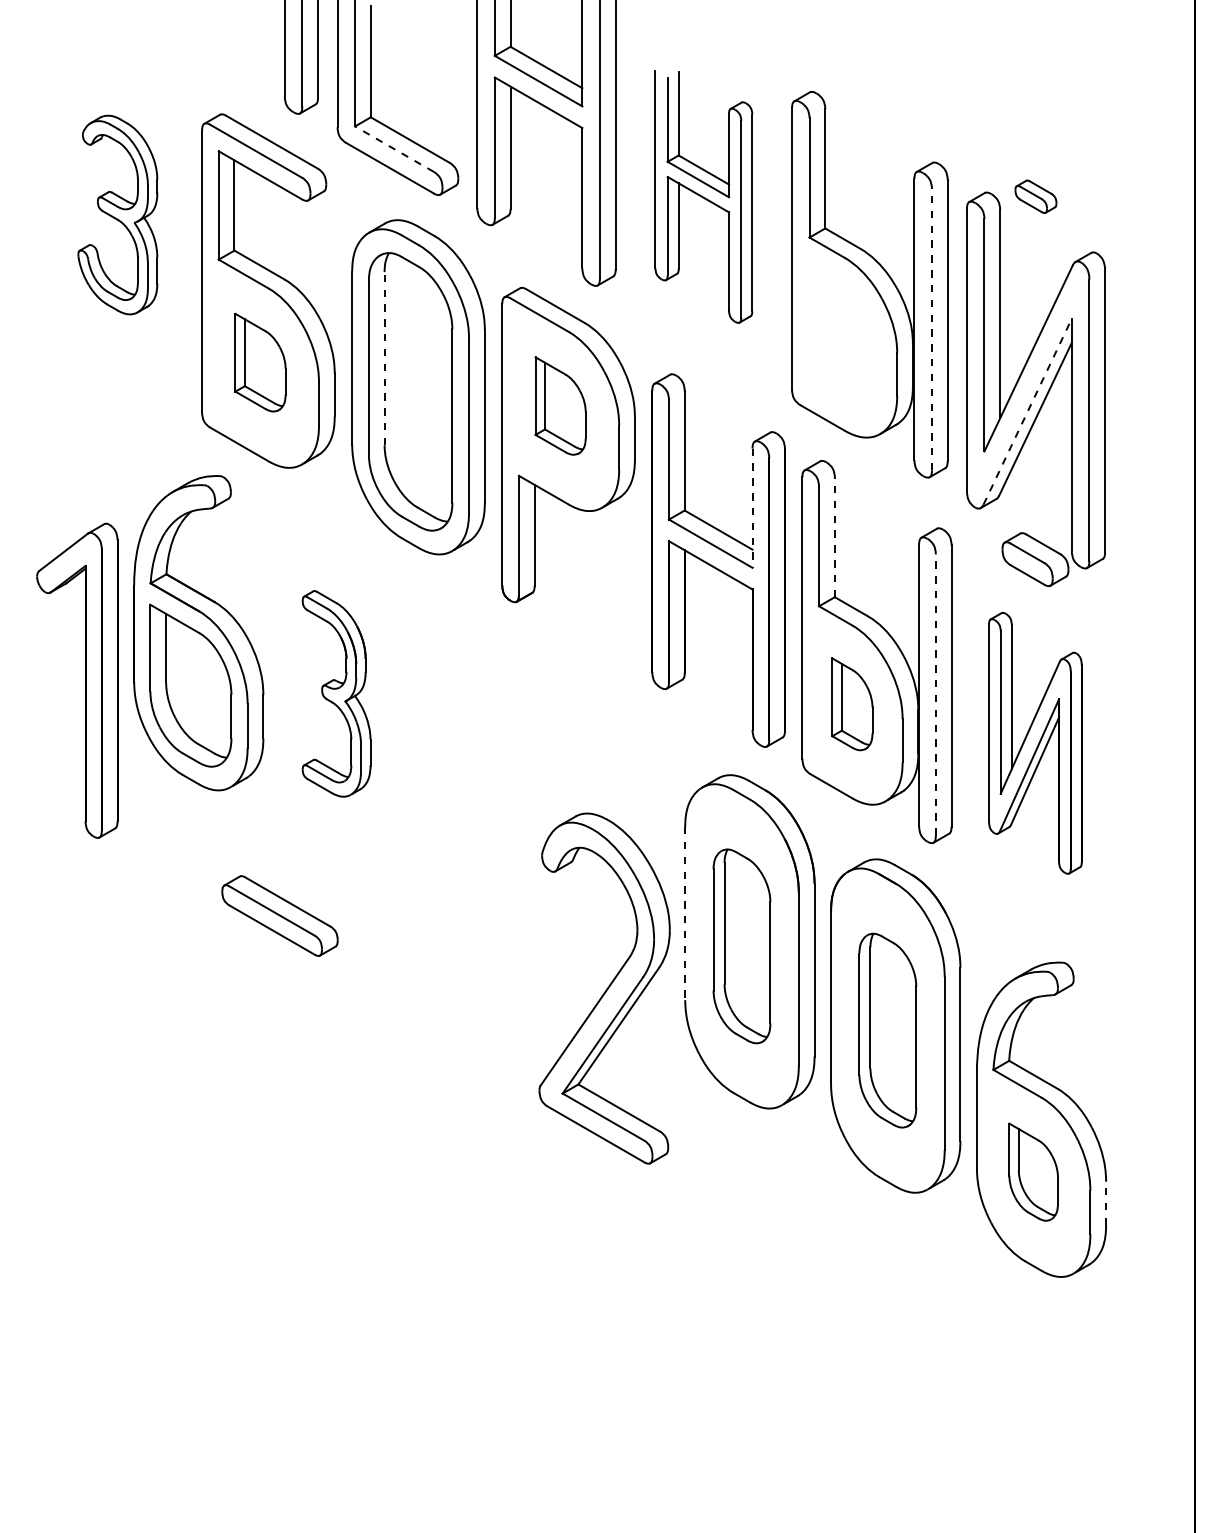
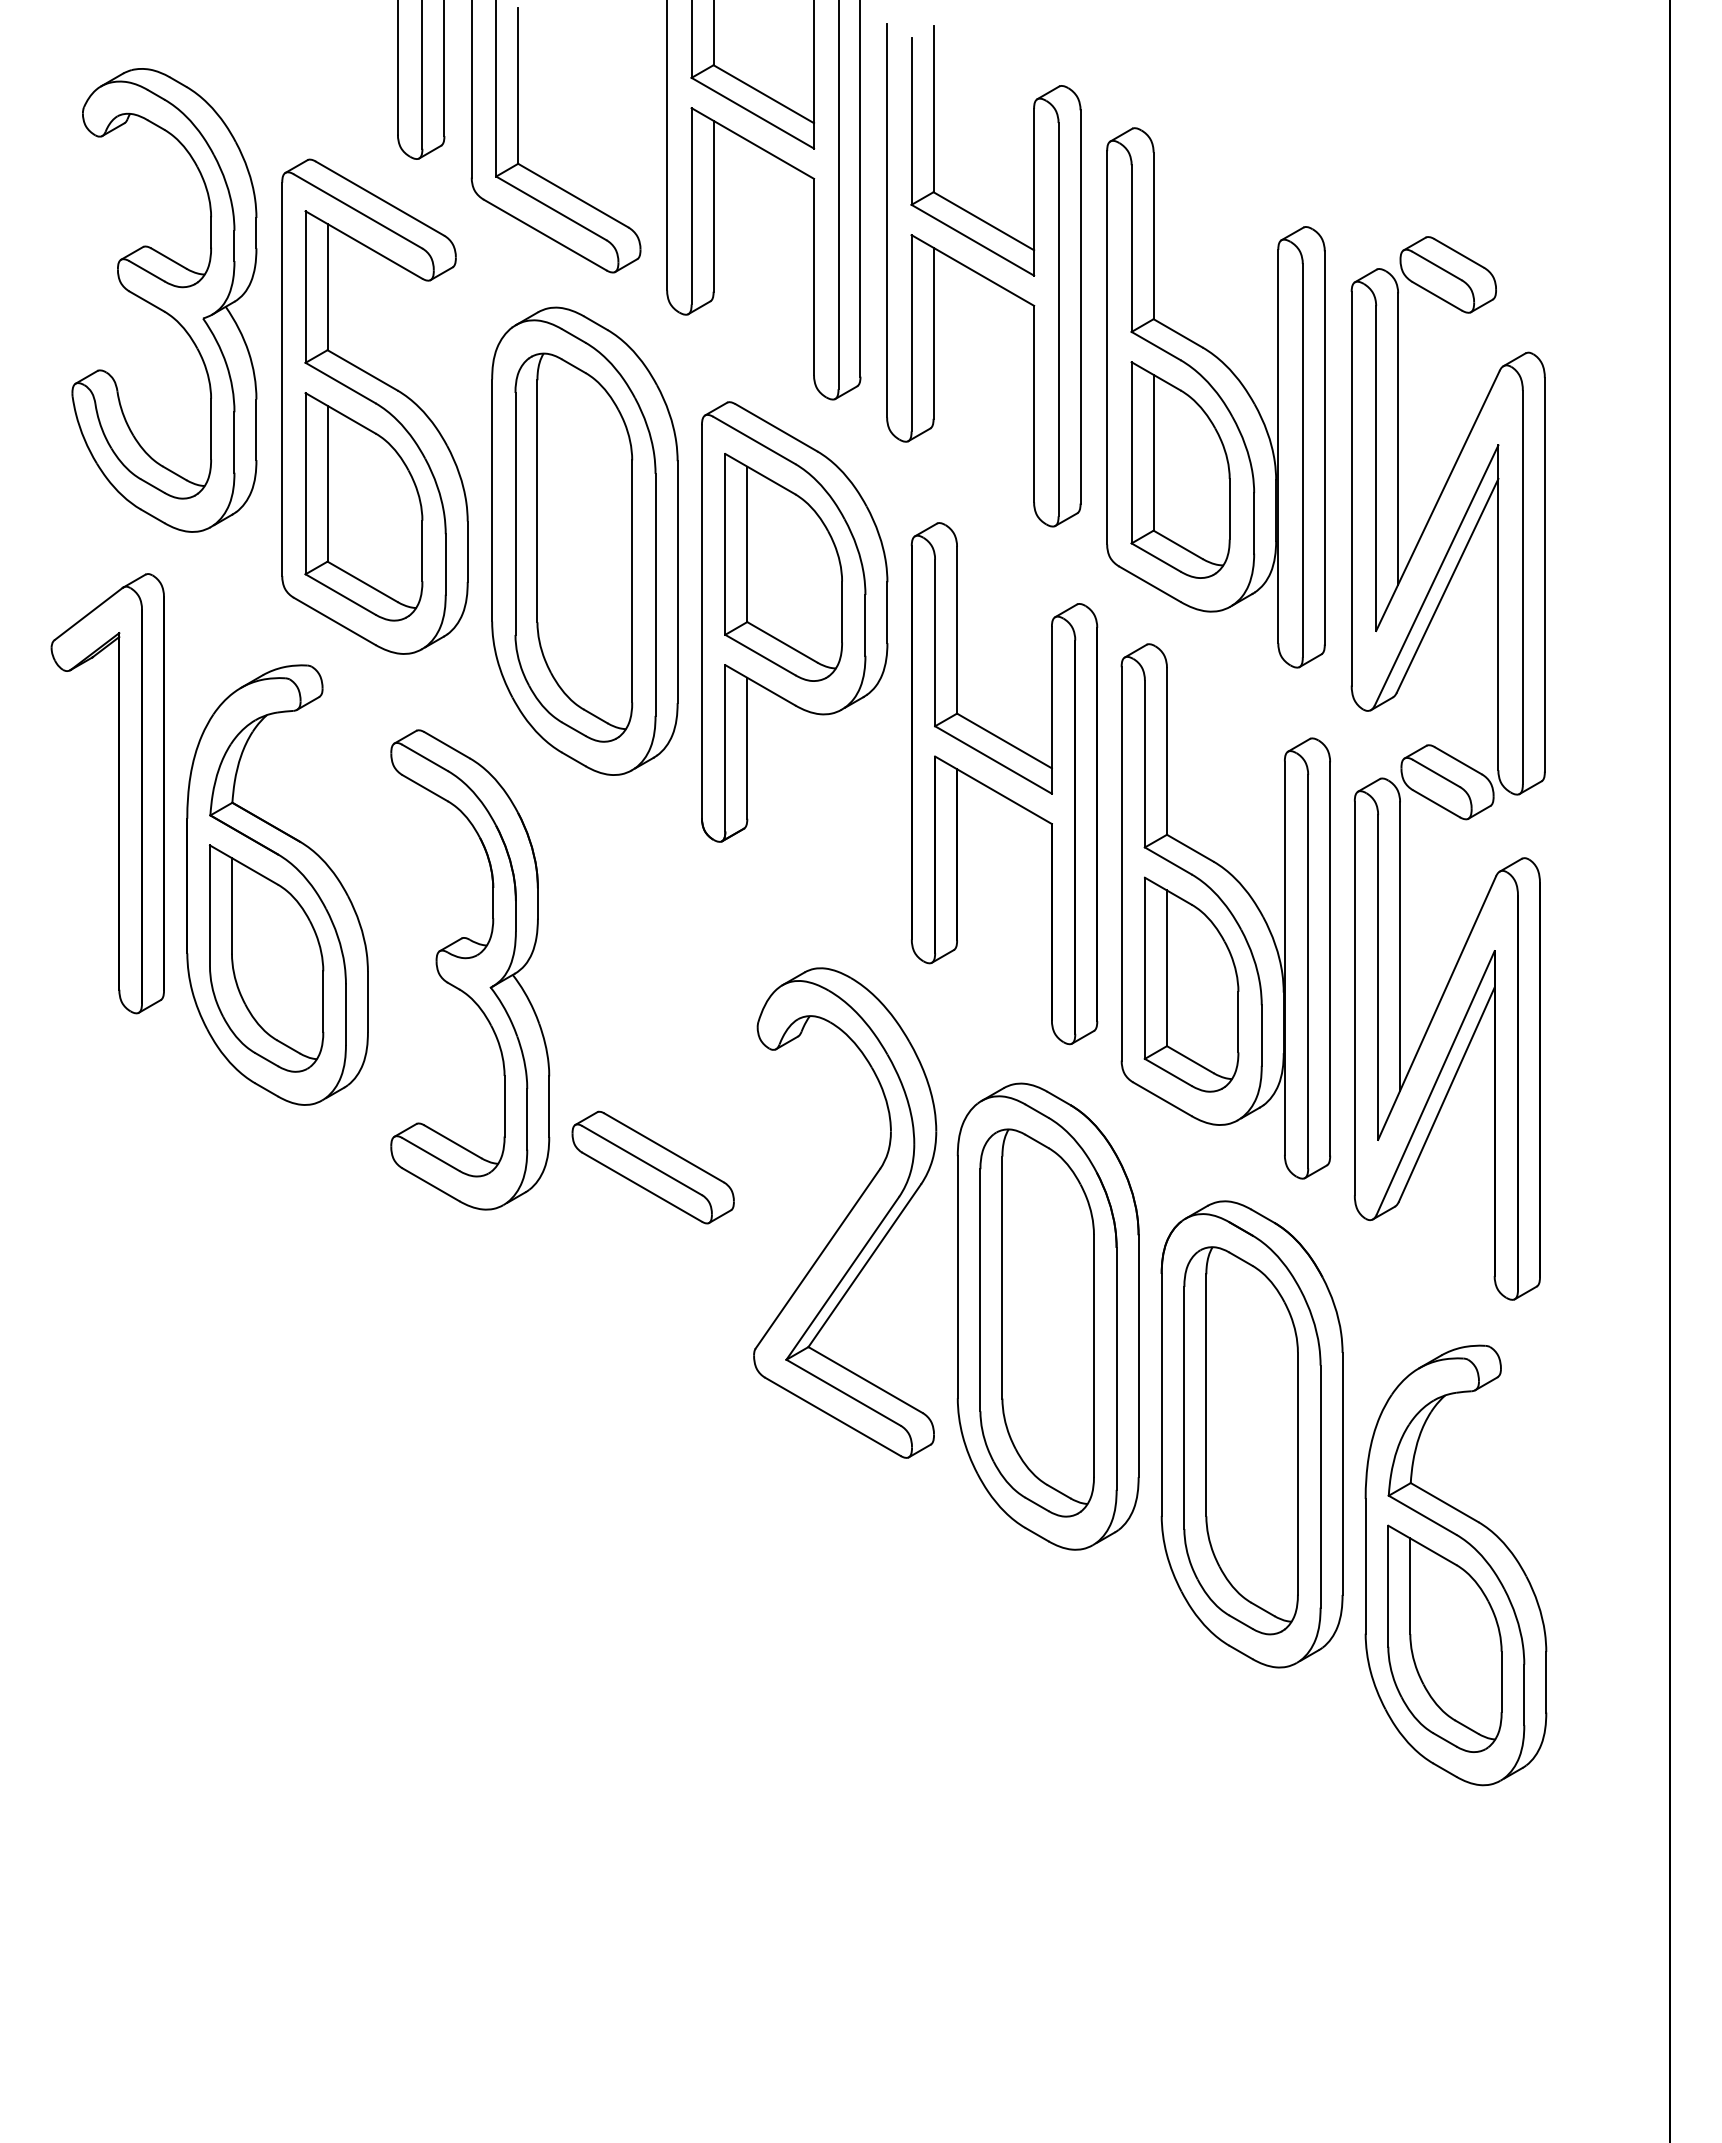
line: (394, 149) -> (551, 208), dashed -> solid
part: (1035, 196) -> (1447, 274), size x1.67
part: (703, 197) -> (983, 275), size x1.43
part: (117, 215) -> (164, 300), size x1.67
line: (931, 329) -> (1302, 460), dashed -> solid
part: (844, 335) -> (1180, 469), added
line: (384, 358) -> (537, 500), dashed -> solid
part: (260, 362) -> (363, 506), size x1.67
part: (560, 406) -> (783, 567), size x1.67
line: (1027, 411) -> (1436, 575), dashed -> solid
line: (752, 508) -> (1051, 710), dashed -> solid
line: (835, 536) -> (1167, 750), dashed -> solid
part: (84, 680) -> (118, 793), moved
part: (336, 693) -> (470, 969), size x1.67
line: (936, 694) -> (1308, 971), dashed -> solid
part: (852, 704) -> (1191, 984), size x1.67
part: (1035, 742) -> (1447, 1038), size x1.43
line: (685, 913) -> (957, 1277), dashed -> solid
part: (279, 915) -> (652, 1167), moved
part: (741, 946) -> (1036, 1322), size x1.43
part: (604, 988) -> (845, 1212), moved
part: (887, 1030) -> (1240, 1440), size x1.43
part: (1033, 1172) -> (1444, 1638), size x1.67
line: (1106, 1202) -> (1546, 1681), dashed -> solid

